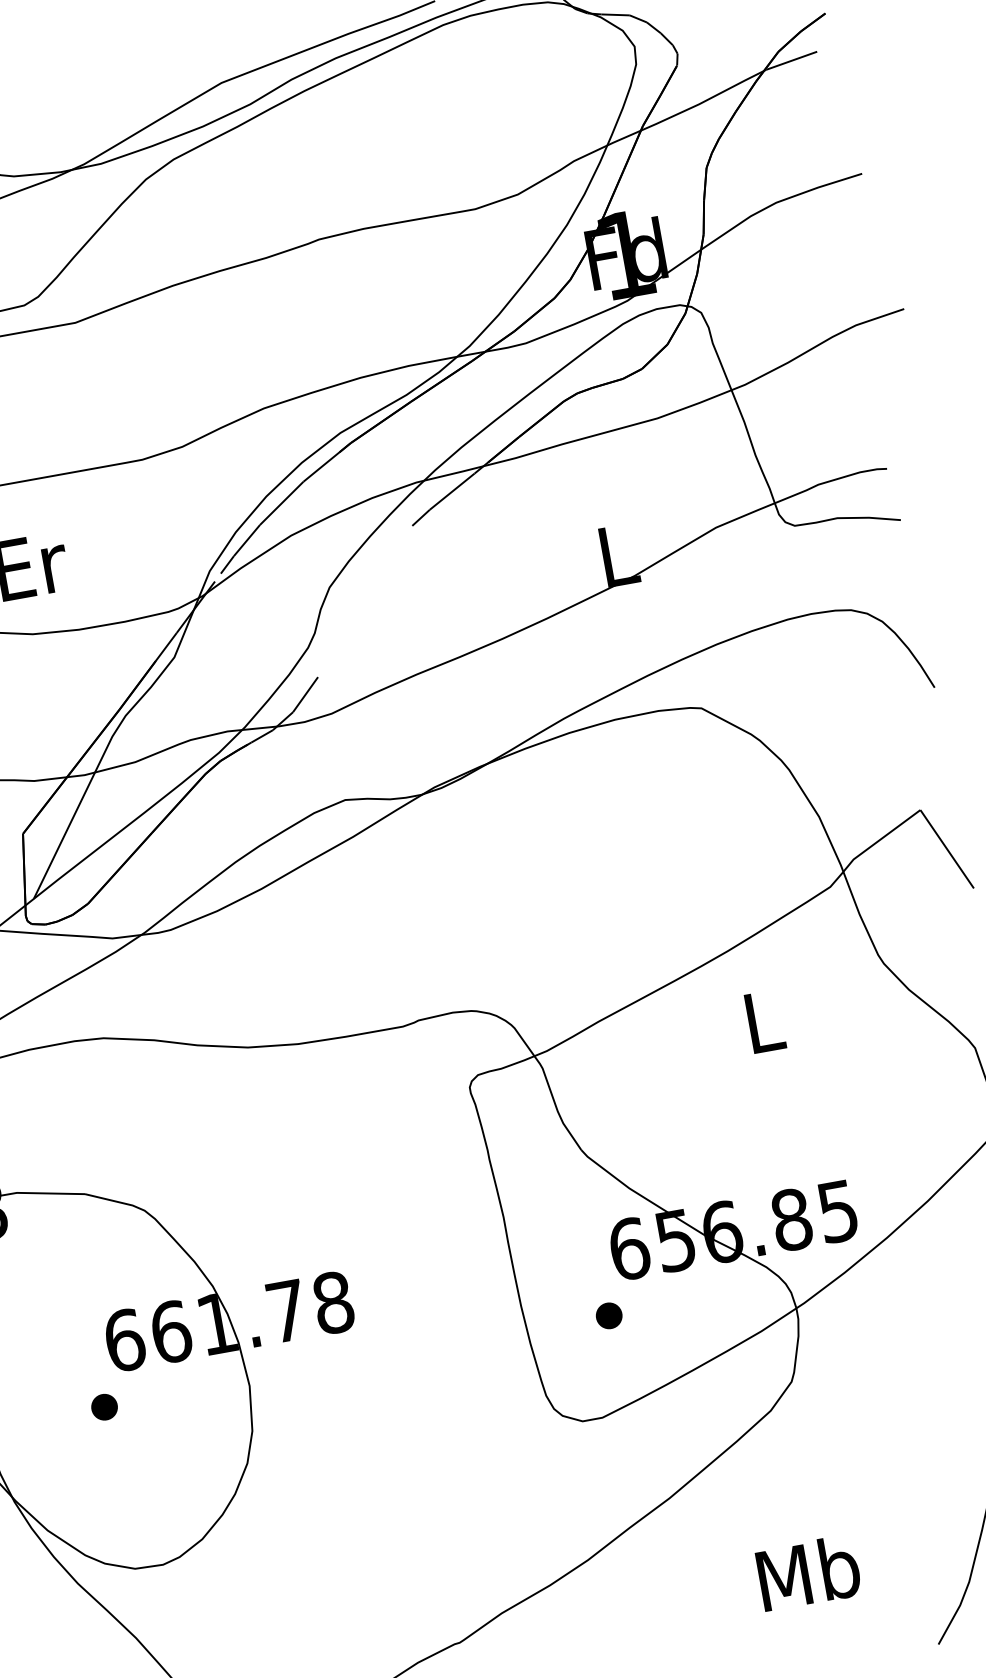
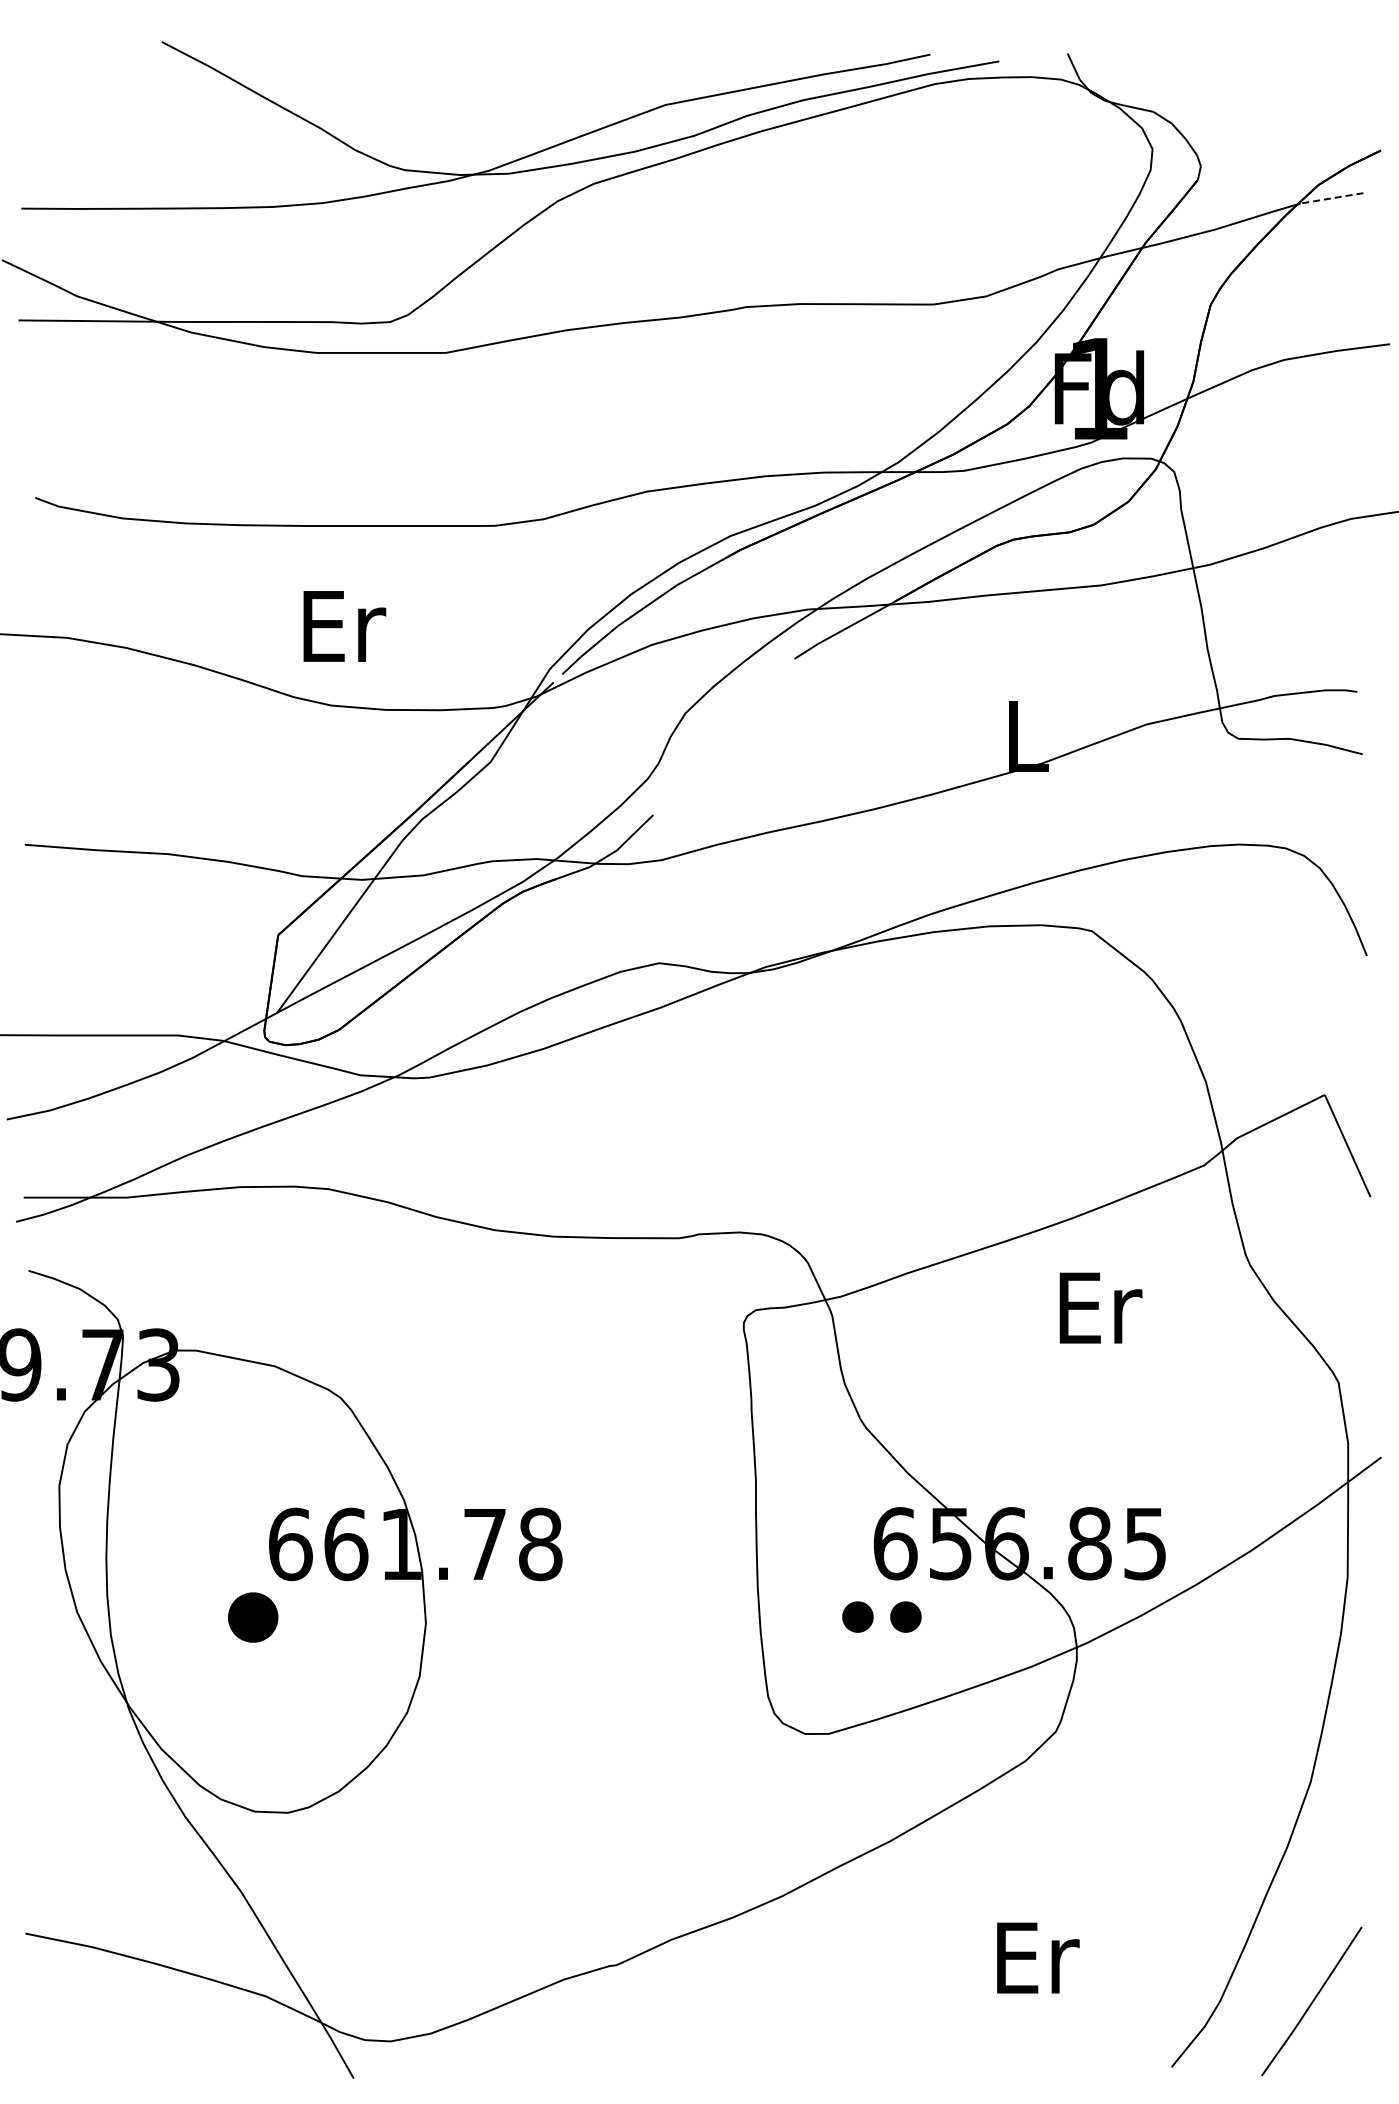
line: (791, 60) -> (1331, 198), solid -> dashed
text: (765, 1021) -> (1100, 1307), L -> Er
part: (648, 1308) -> (905, 1616), added
part: (104, 1407) -> (252, 1617), size x1.6
text: (808, 1572) -> (1035, 1956), Mb -> Er

